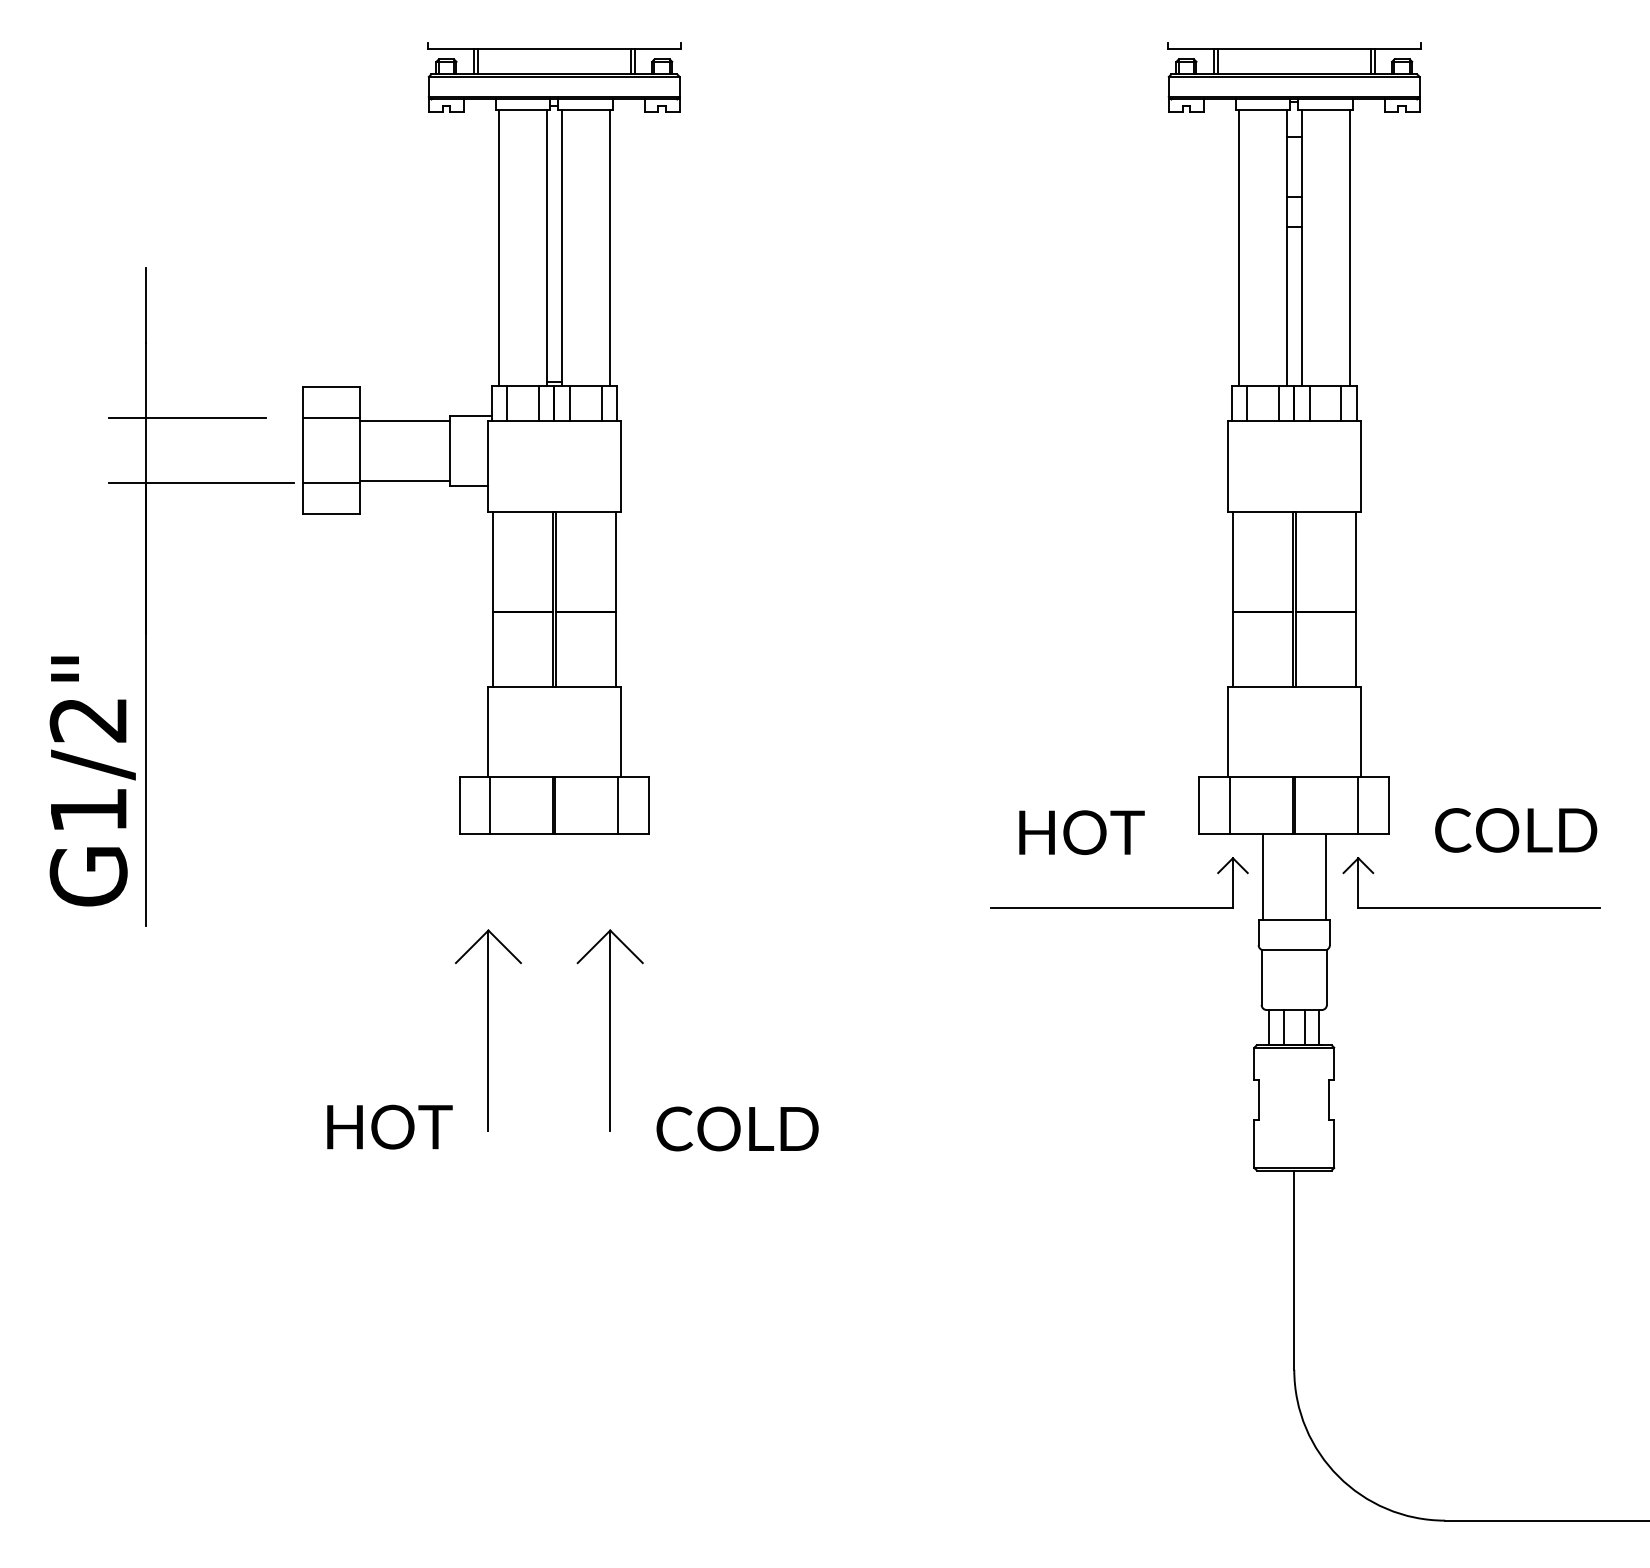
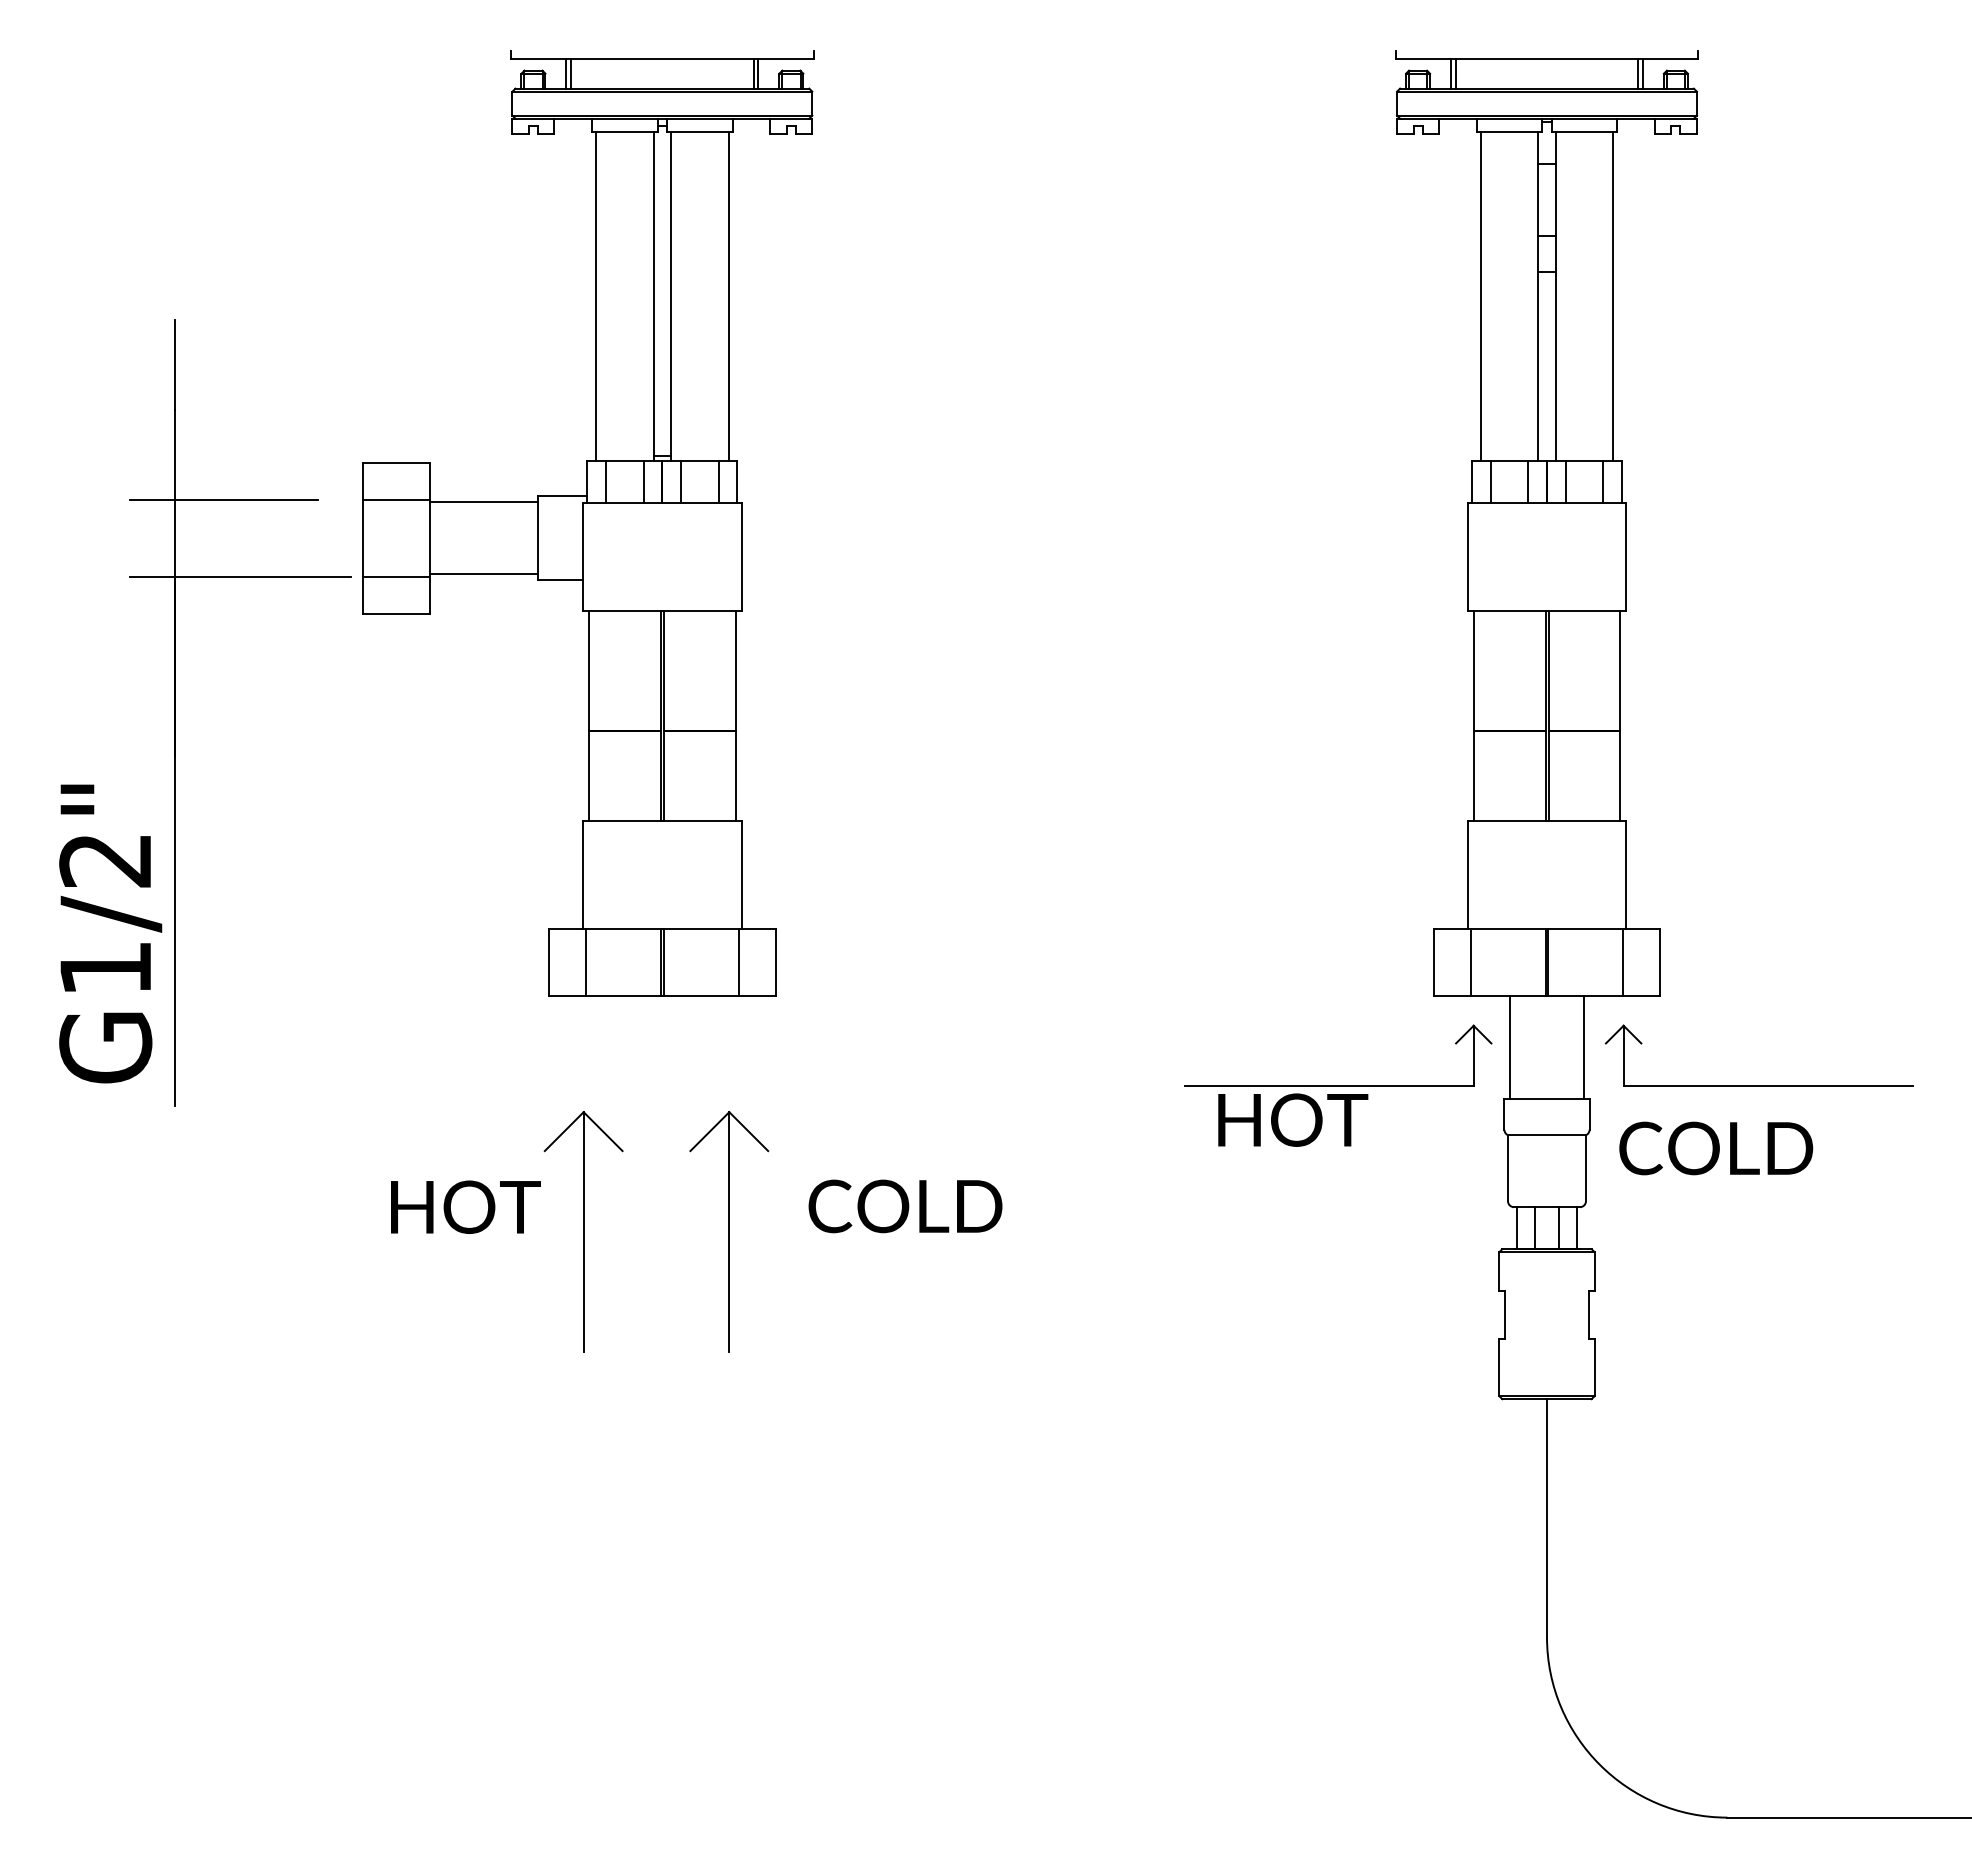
text: (1516, 830) -> (1716, 1148), moved
text: (1082, 832) -> (1293, 1119), moved
text: (389, 1126) -> (465, 1206), moved
text: (737, 1129) -> (905, 1206), moved

